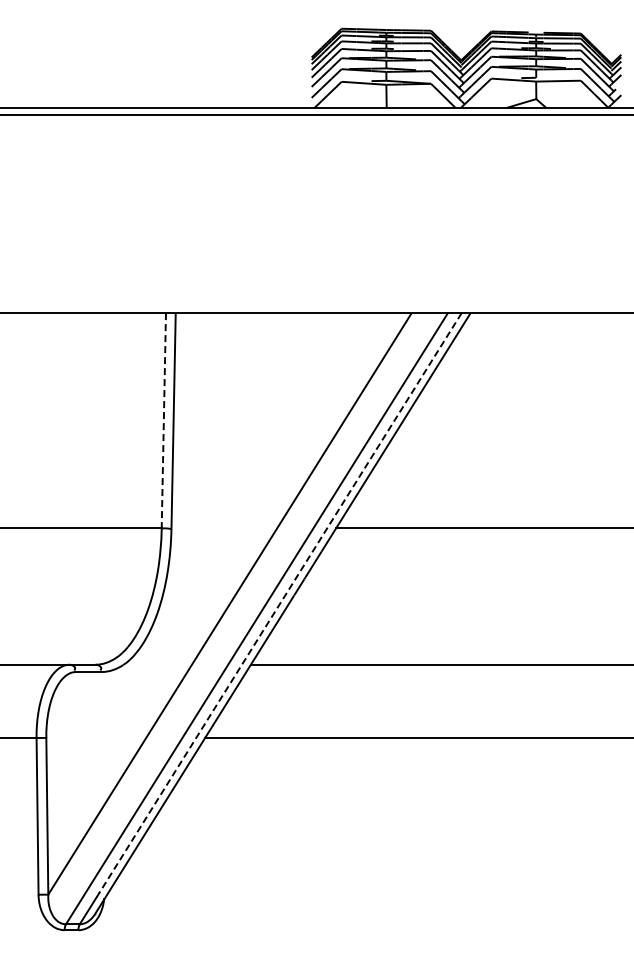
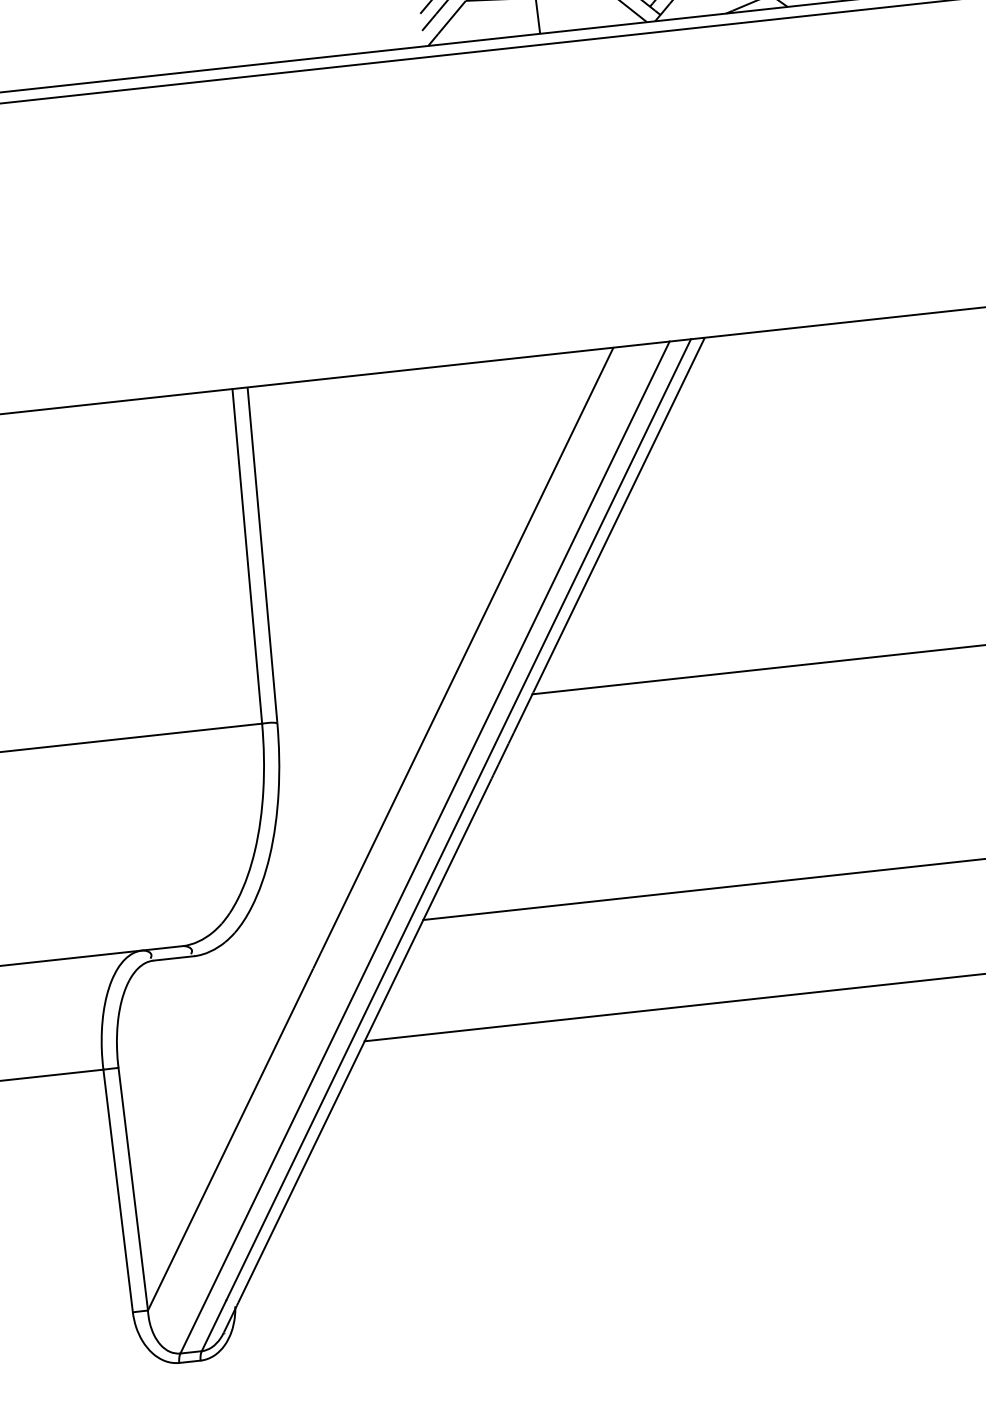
line: (163, 420) -> (246, 555), dashed -> solid
line: (280, 603) -> (458, 820), dashed -> solid

